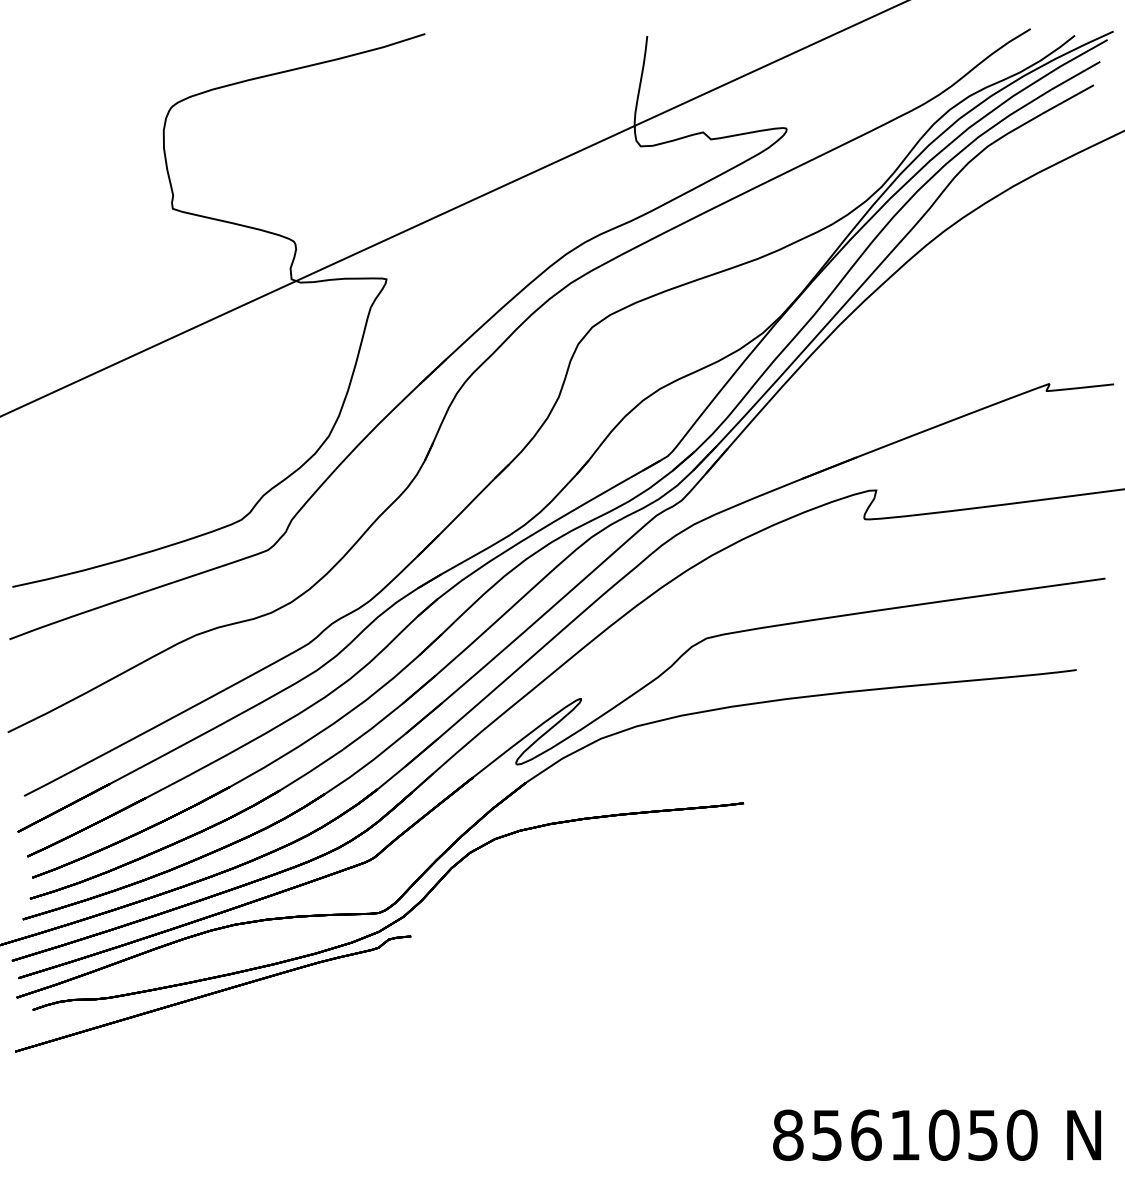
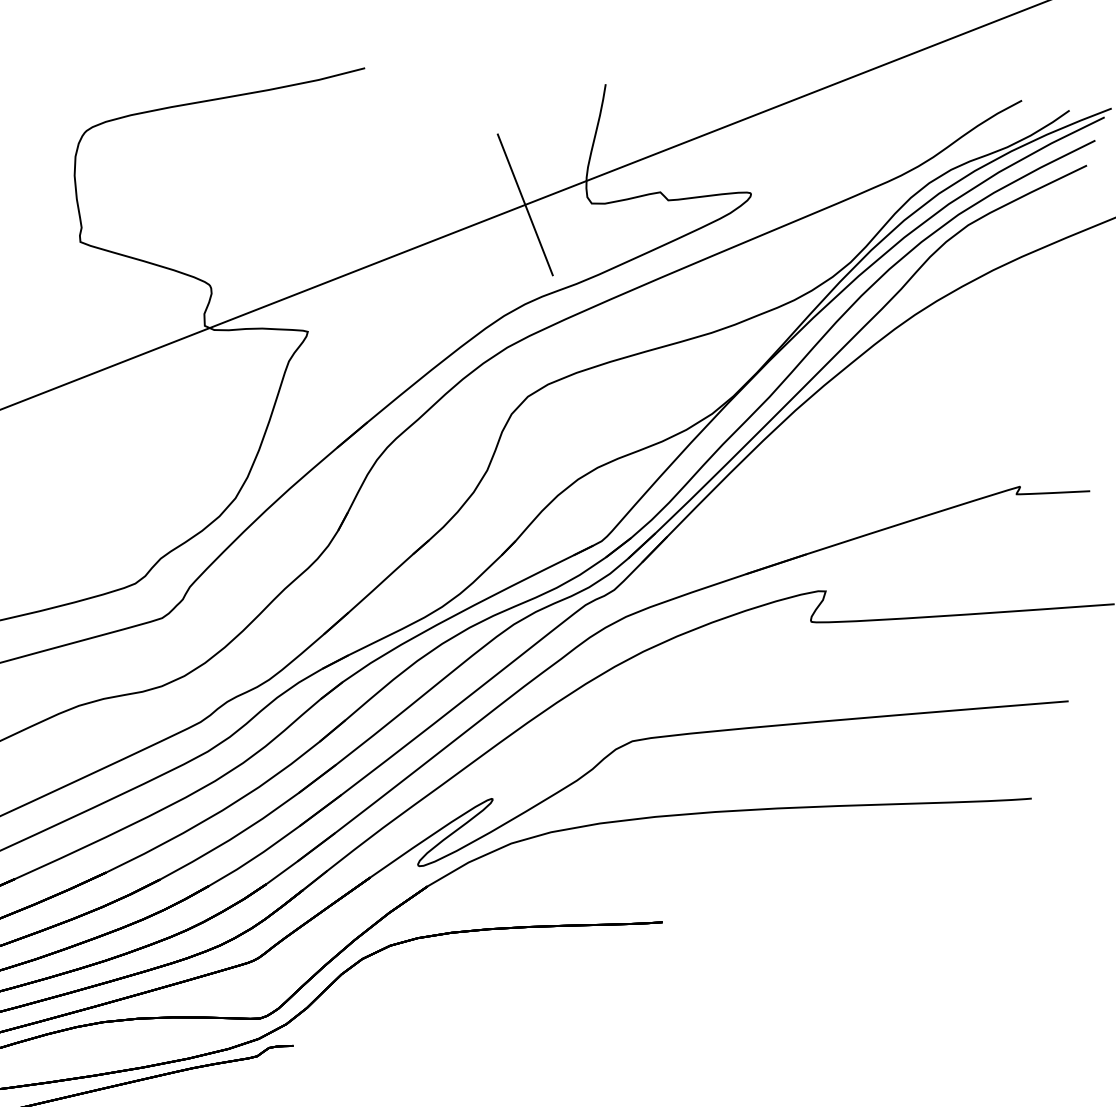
line: (579, 150) -> (525, 204), added

